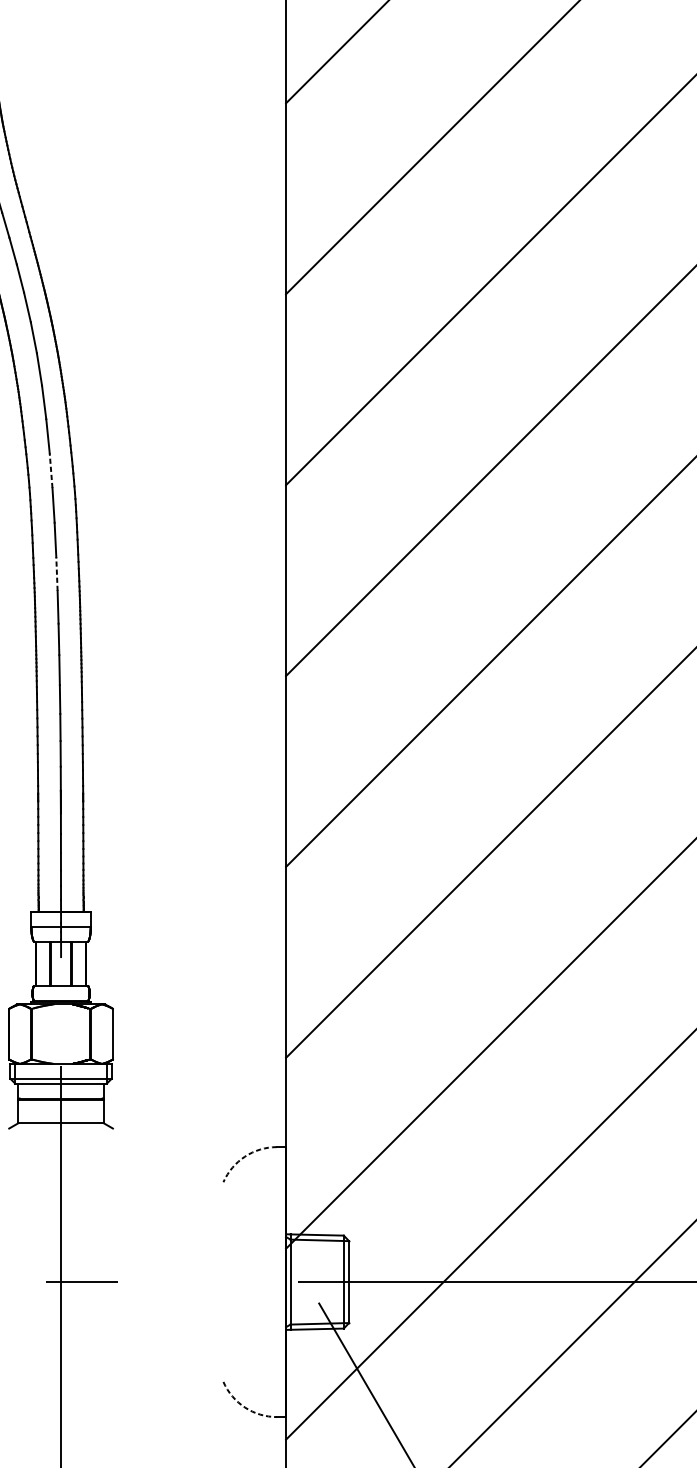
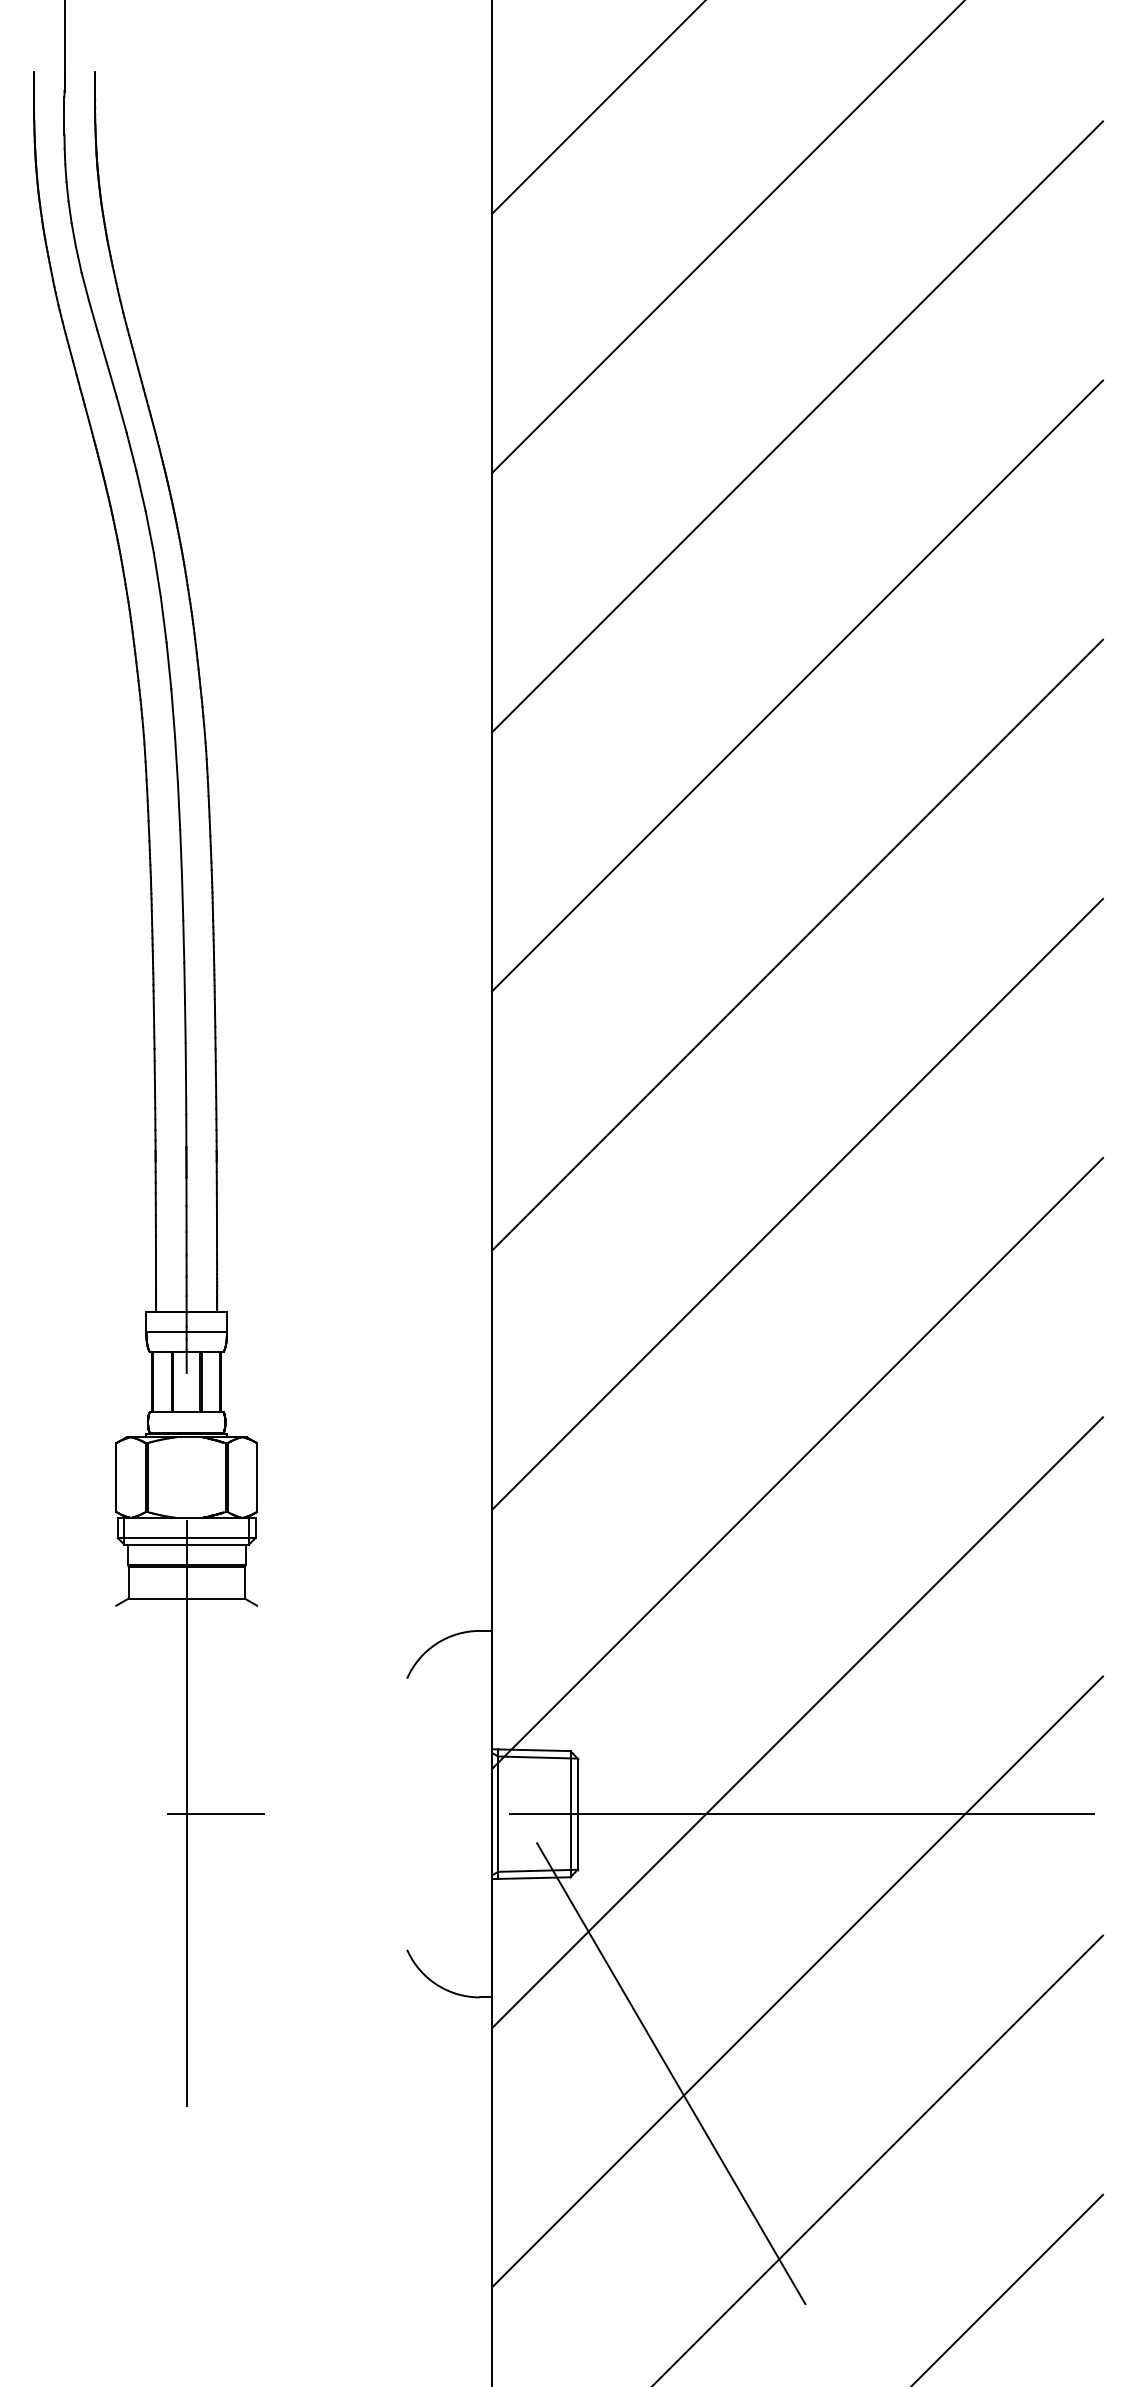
line: (51, 470) -> (173, 712), dashed -> solid
line: (57, 573) -> (181, 852), dashed -> solid
arc: (245, 1156) -> (436, 1643), dashed -> solid
arc: (245, 1407) -> (436, 1984), dashed -> solid

